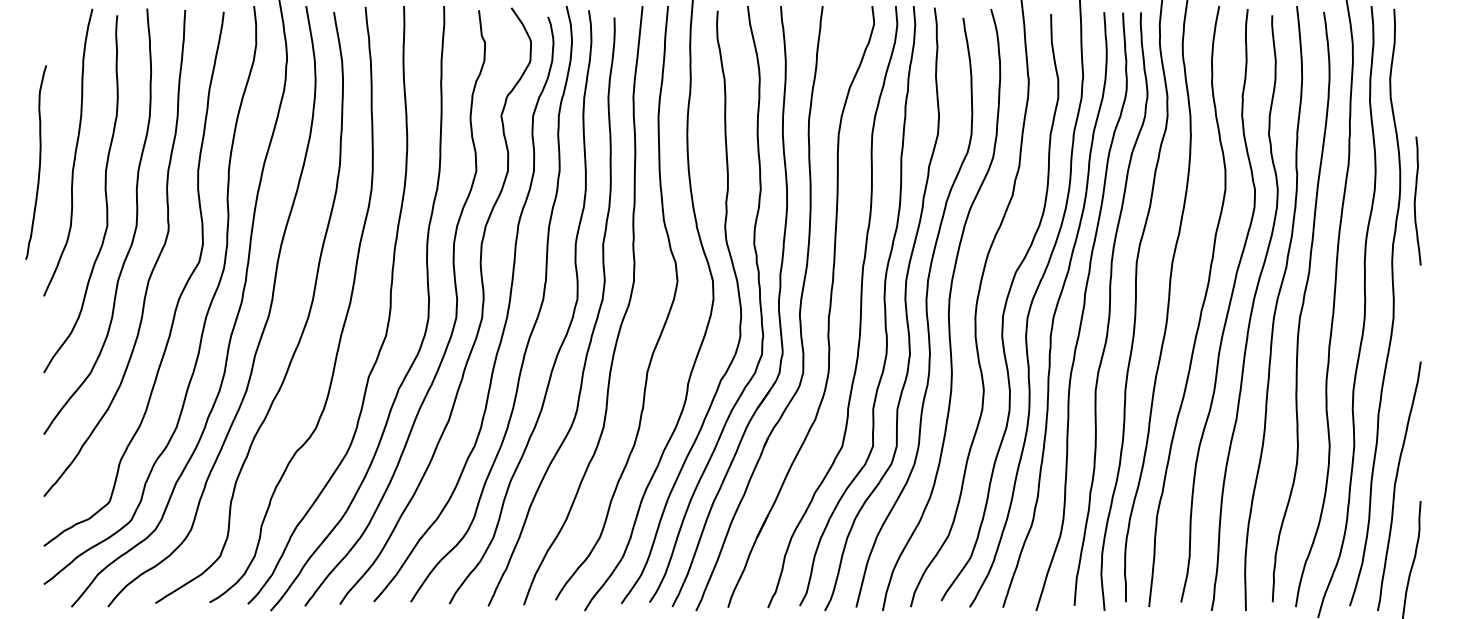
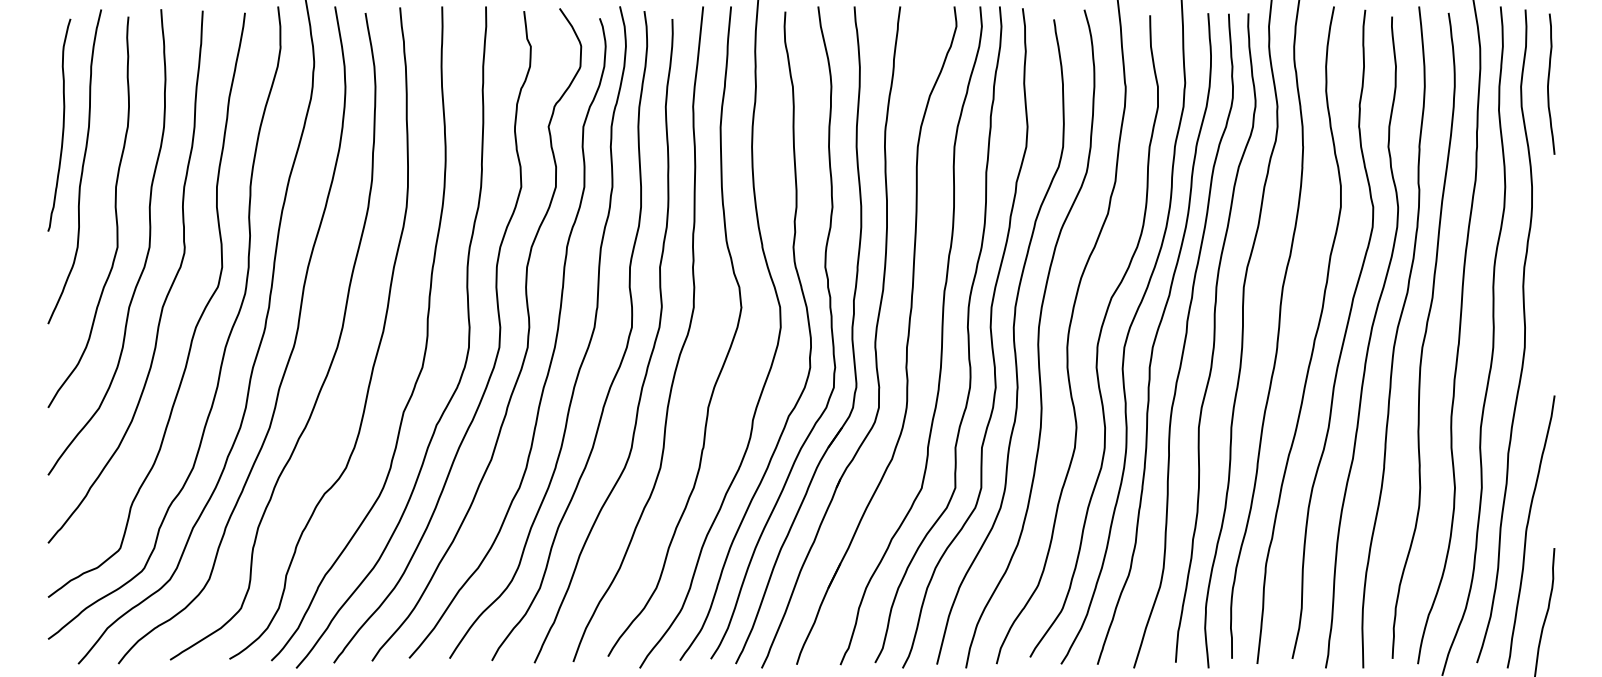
curve: (39, 162) -> (63, 125), moved
curve: (1415, 200) -> (1548, 83), moved

